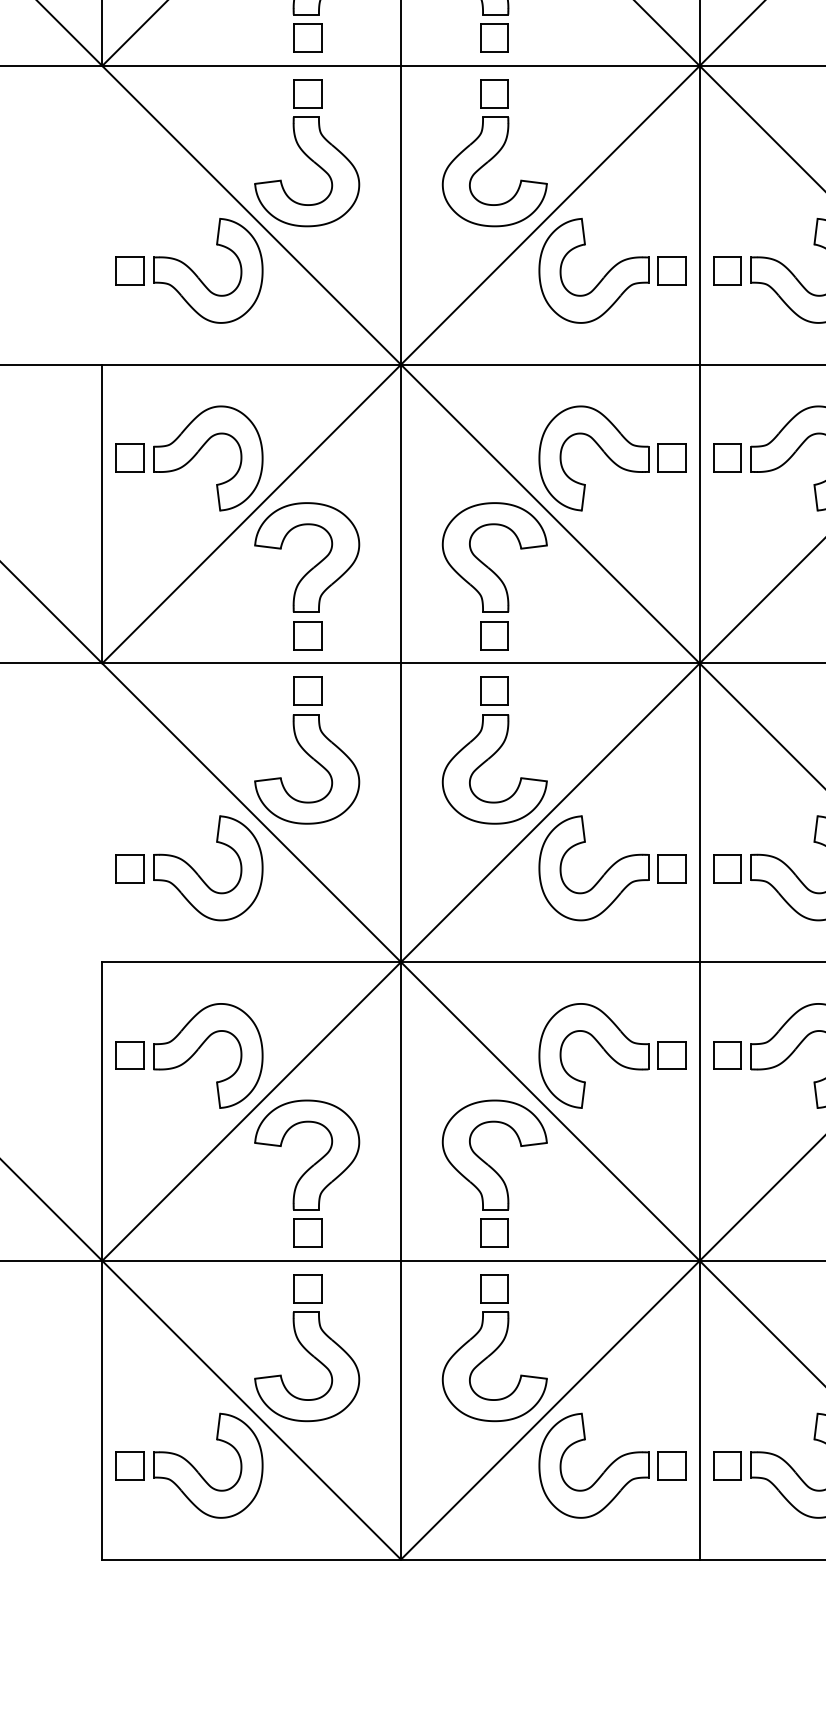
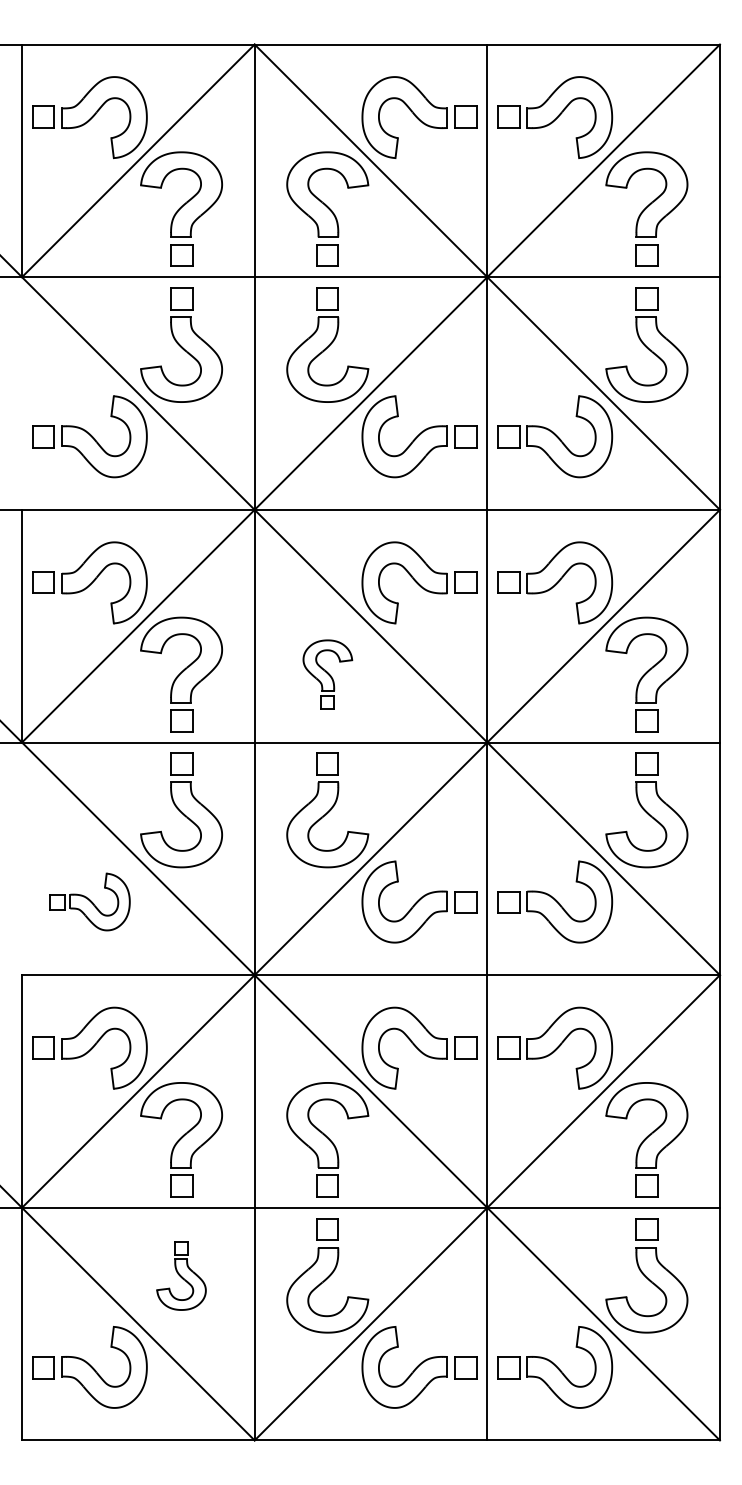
part: (494, 576) -> (327, 674), size x0.6
part: (188, 867) -> (89, 901), size x0.7
part: (307, 1347) -> (181, 1275), size x0.6

